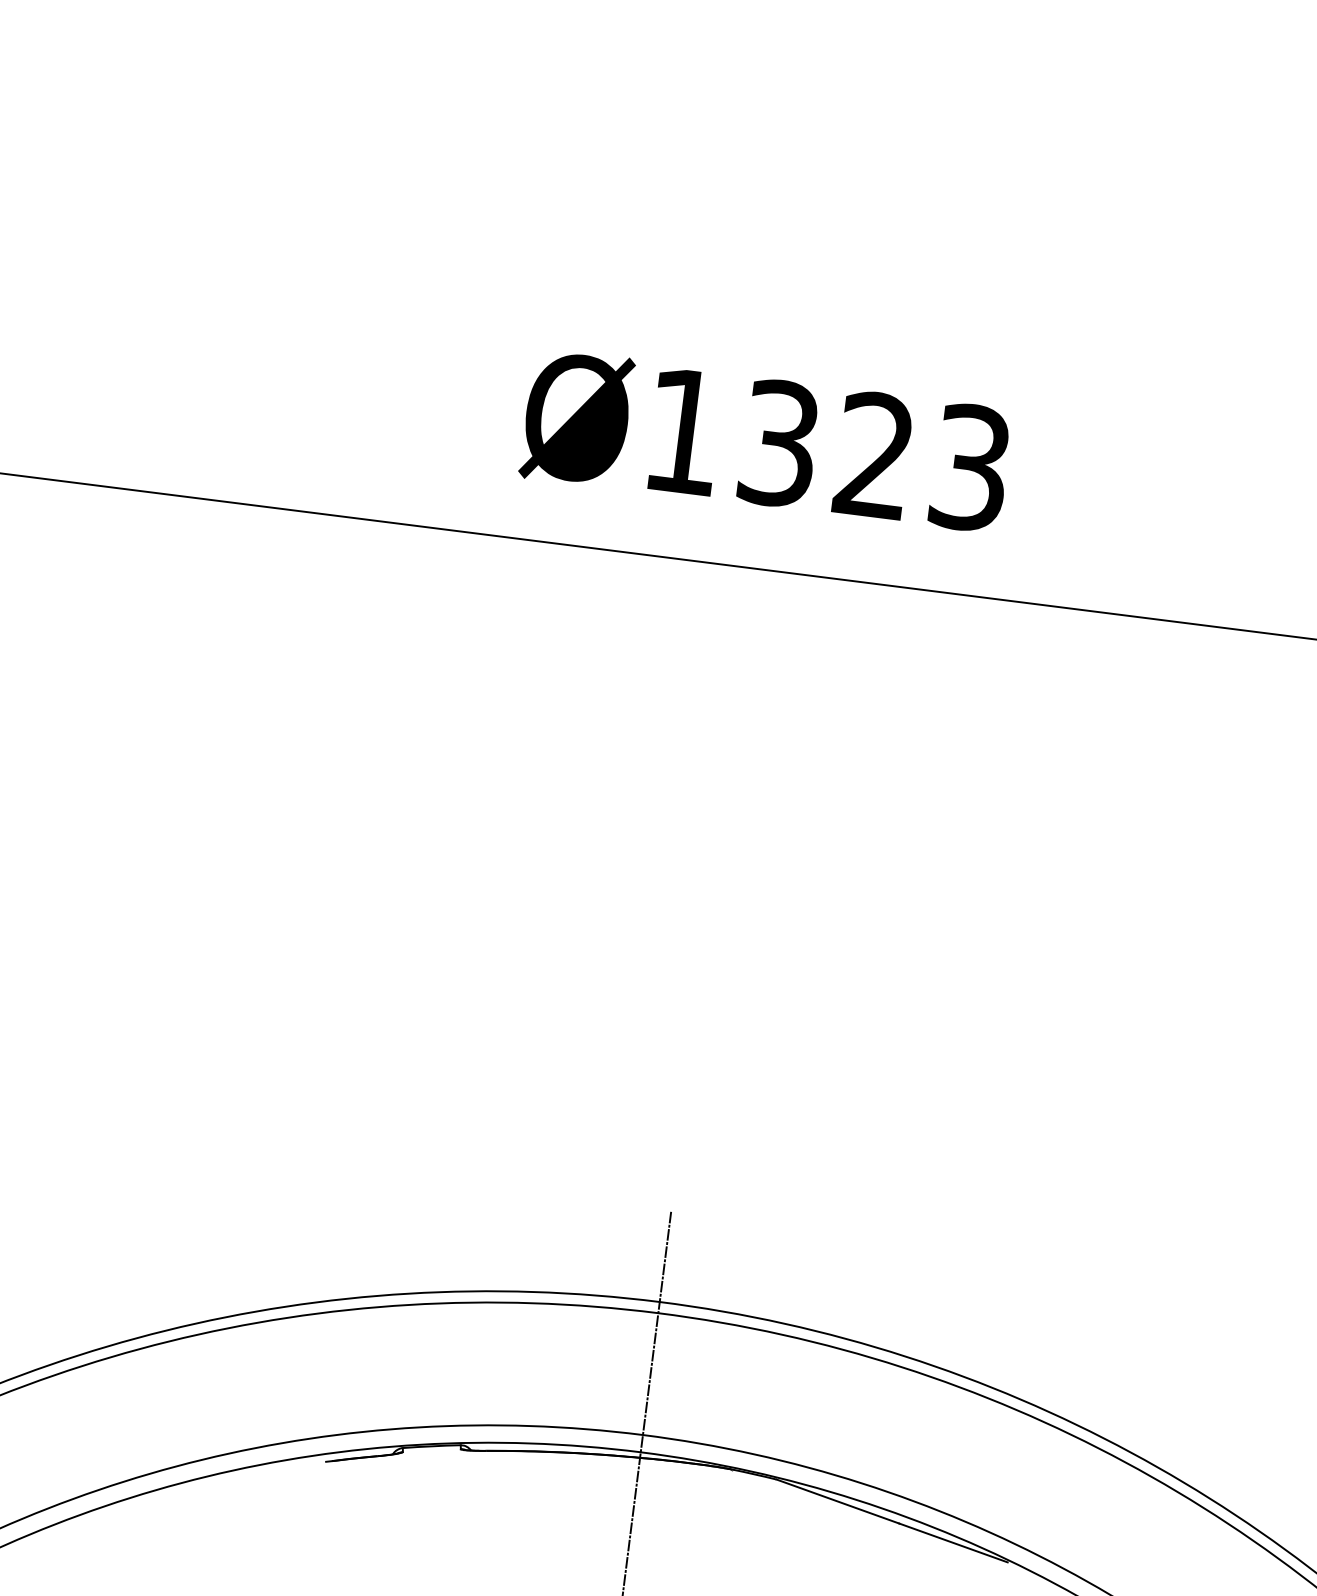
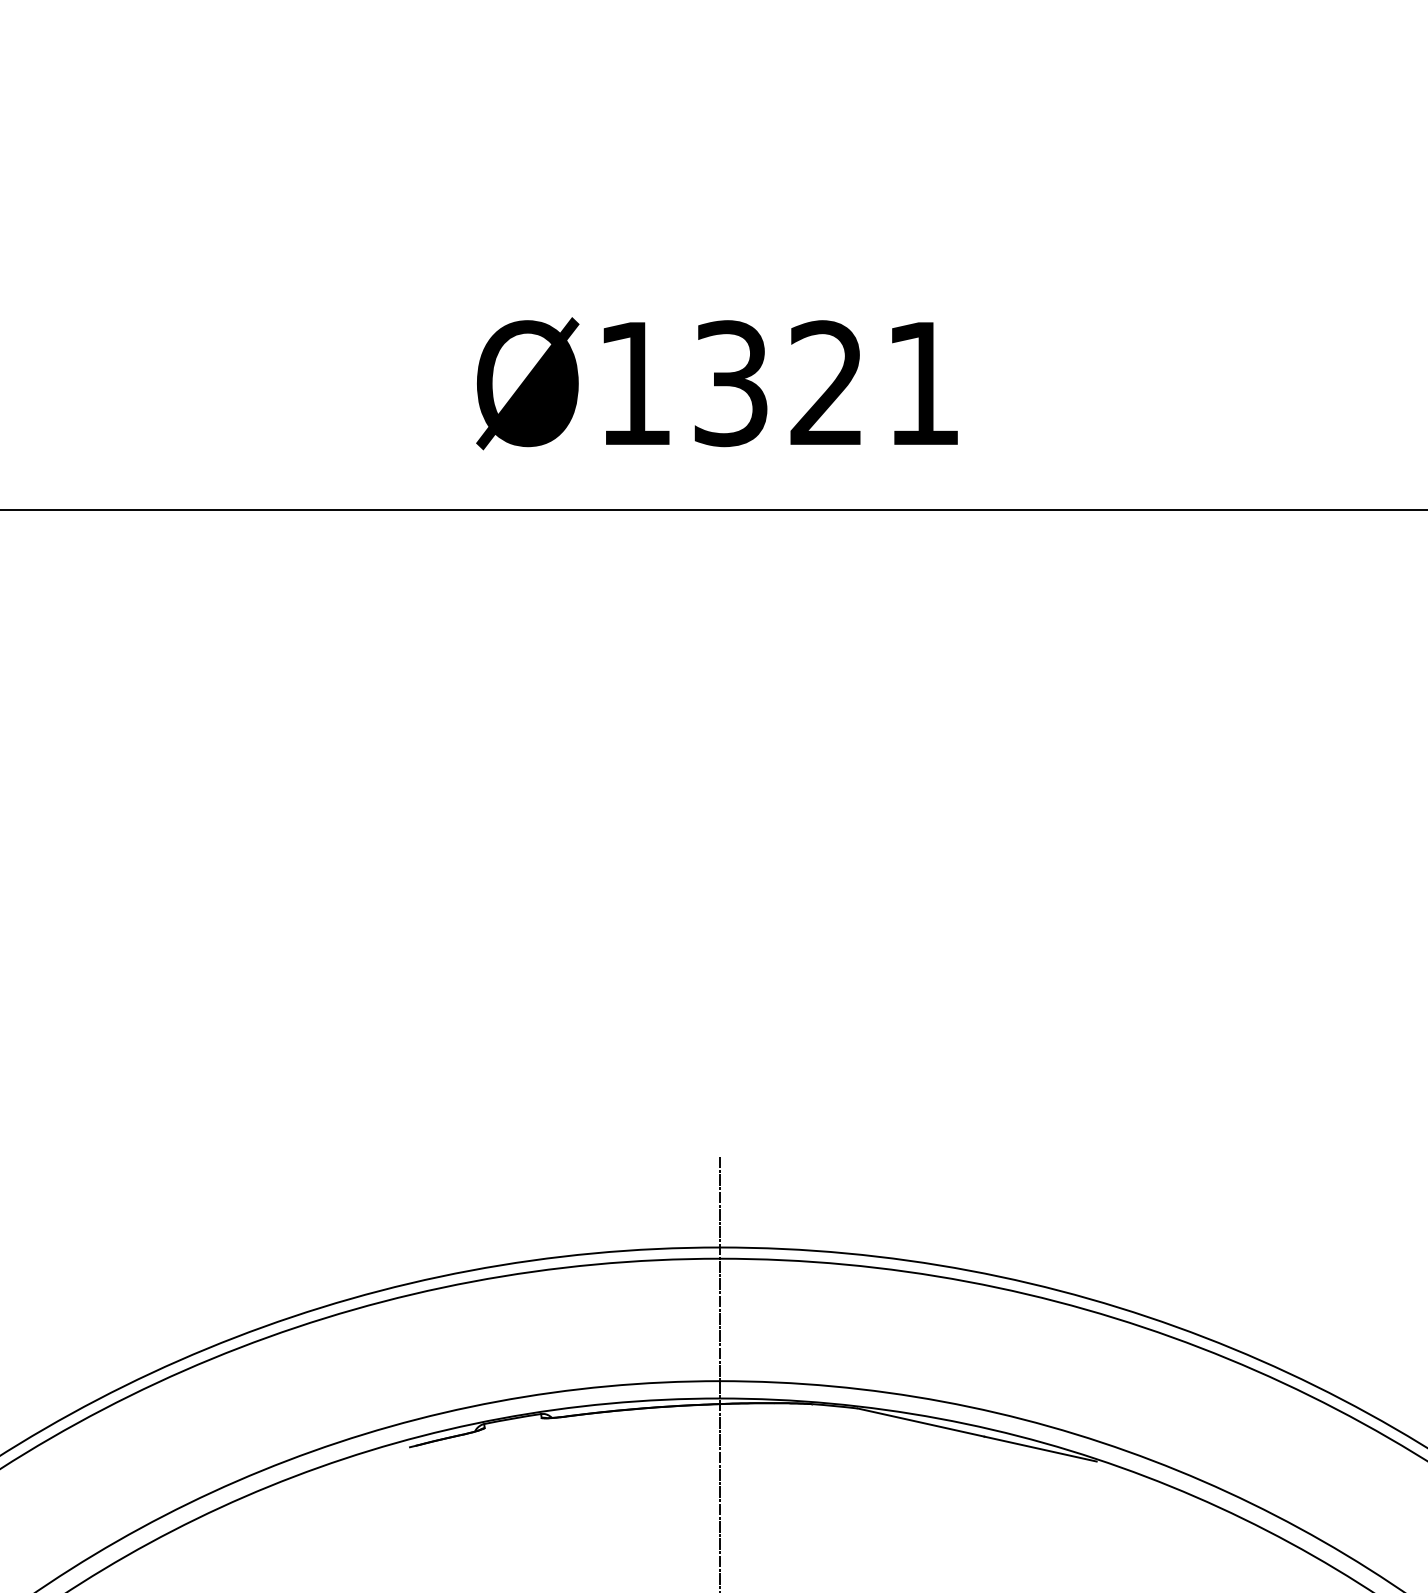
text: (970, 467) -> (923, 383), Ø1323 -> Ø1321

